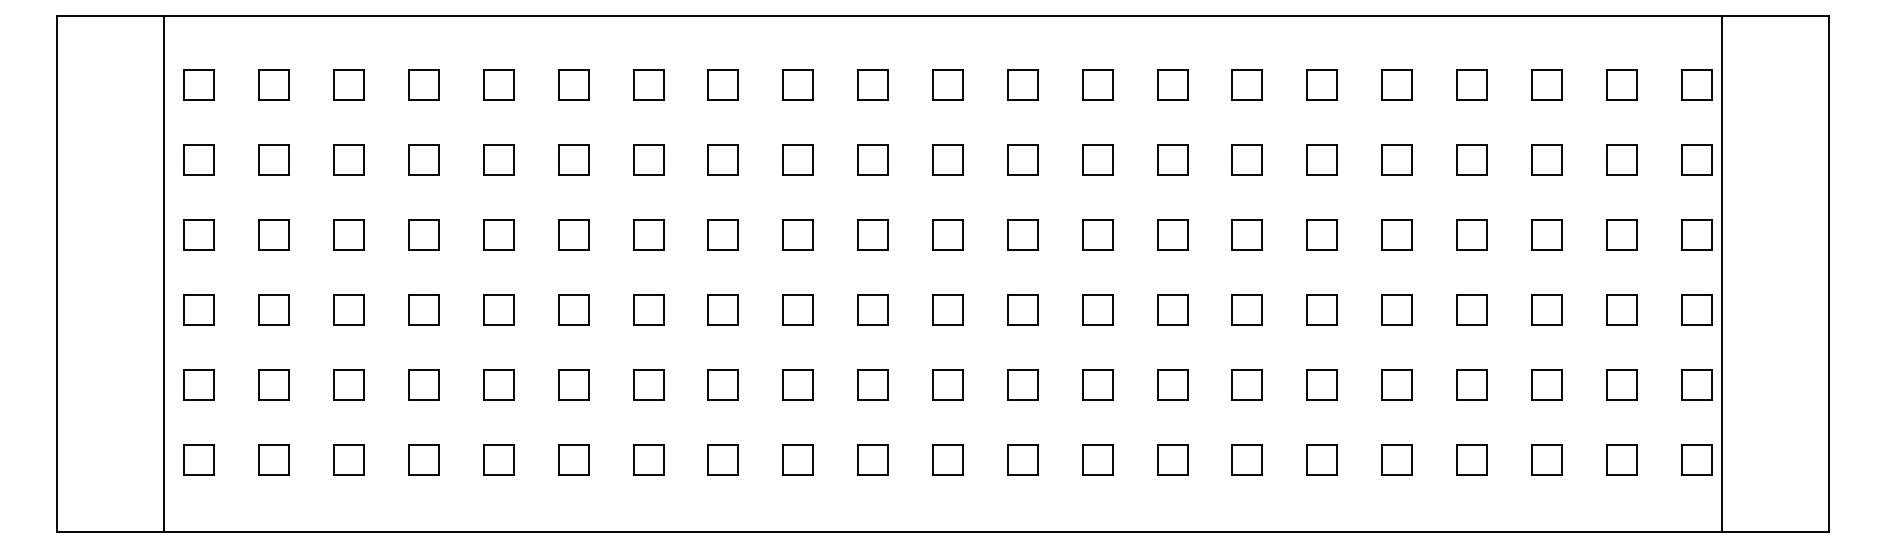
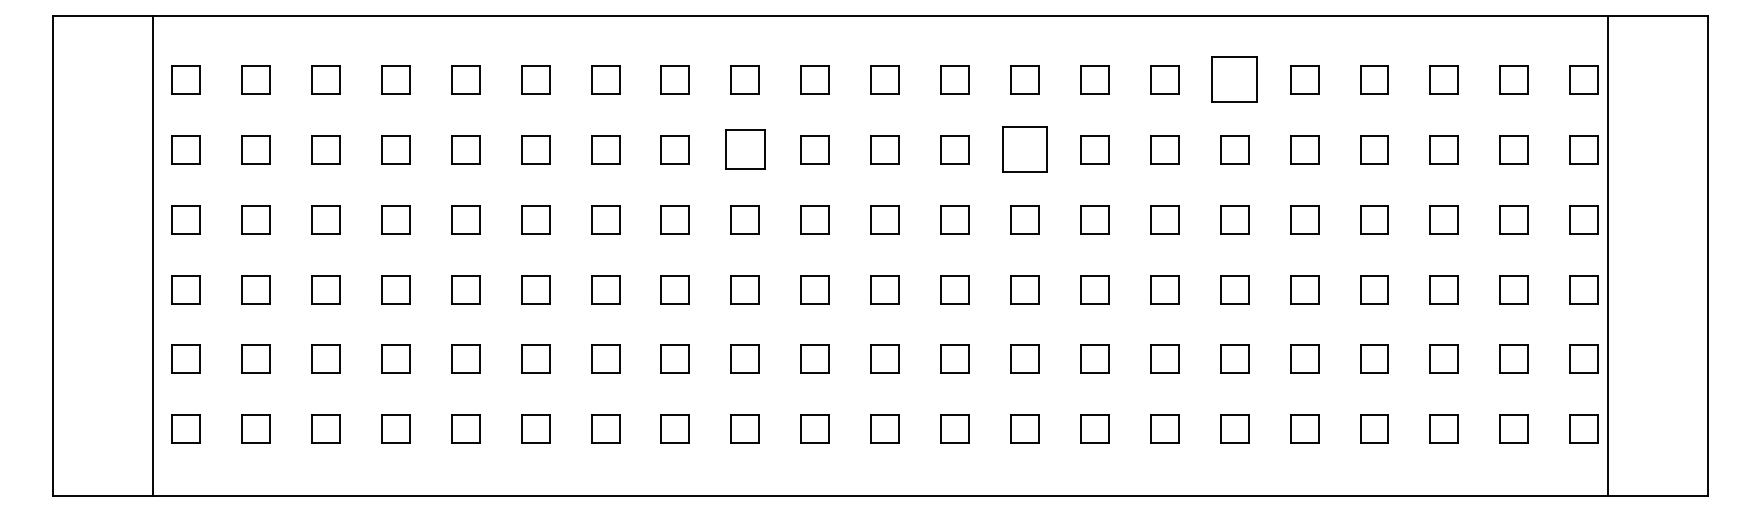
part: (1322, 84) -> (1234, 79), size x1.6
part: (797, 159) -> (744, 149), size x1.4
part: (1097, 159) -> (1024, 149), size x1.6

